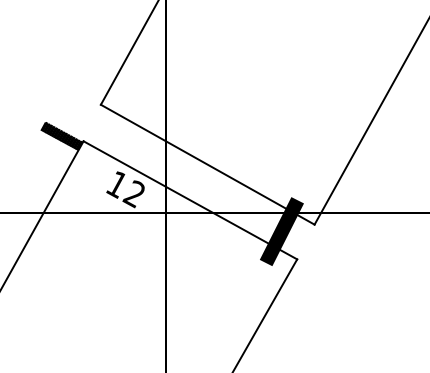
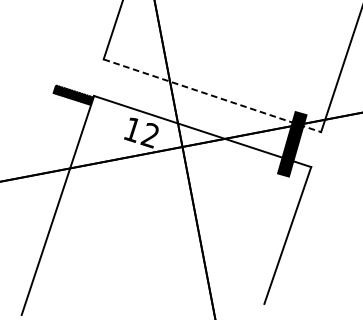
line: (207, 164) -> (212, 95), solid -> dashed

